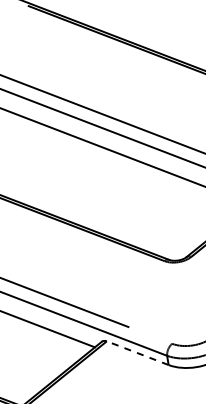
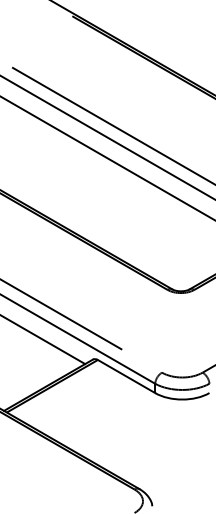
line: (137, 353) -> (126, 376), dashed -> solid

